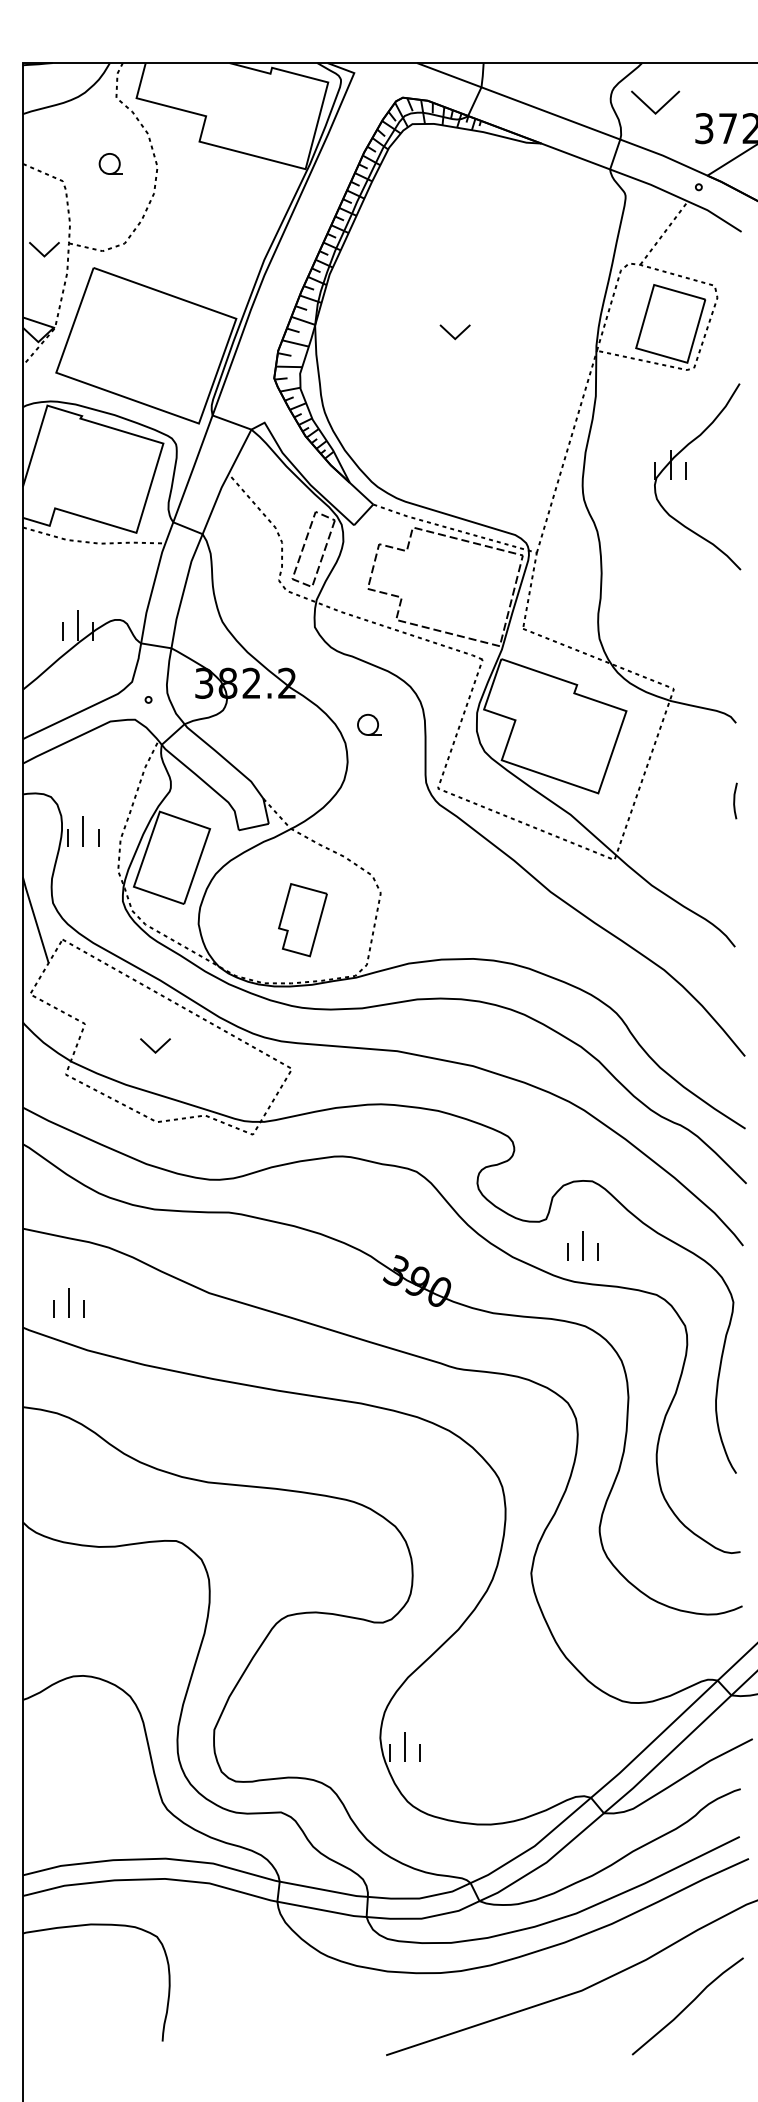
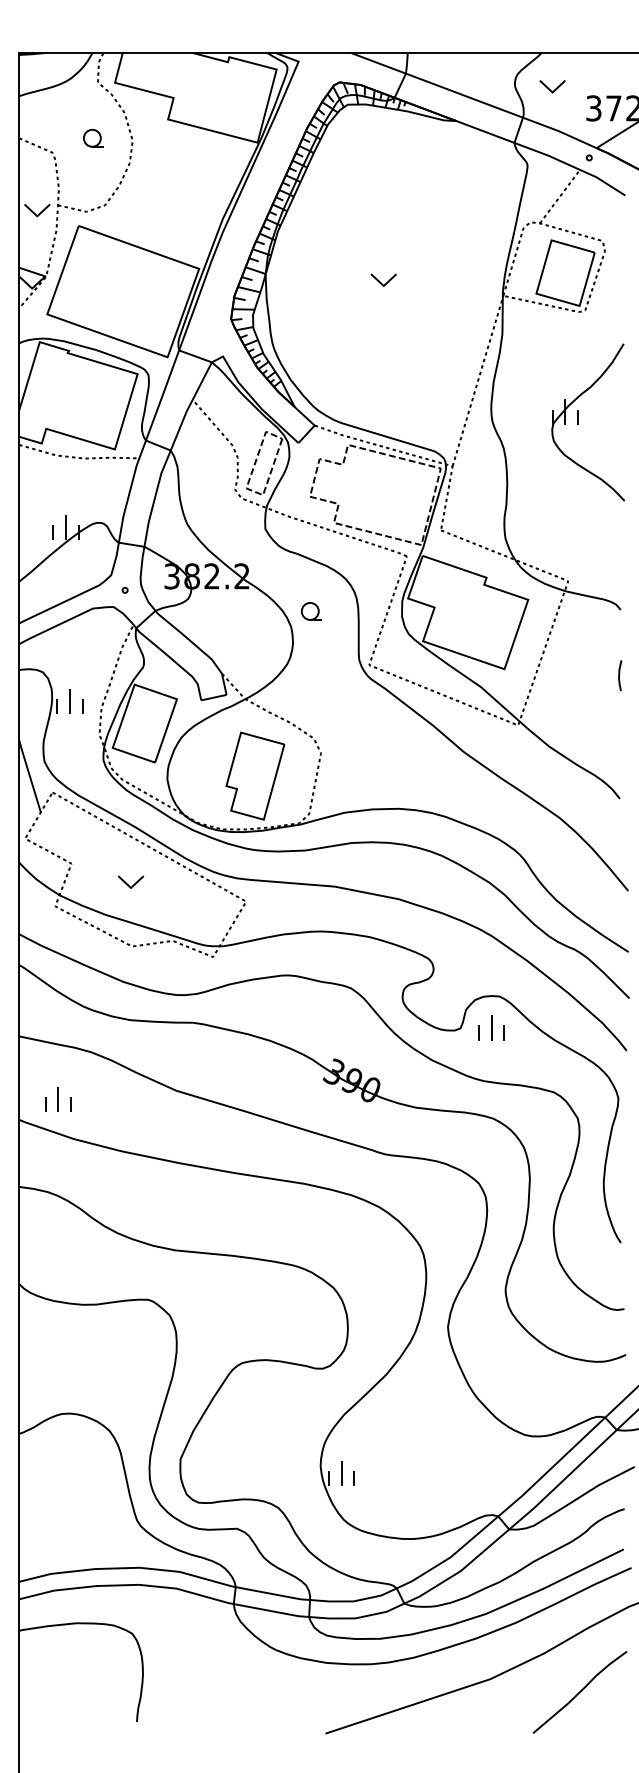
part: (654, 102) -> (551, 86), size x0.62
part: (686, 476) -> (578, 422), moved
part: (302, 919) -> (254, 775), size x1.43
part: (582, 1245) -> (491, 1027), moved

